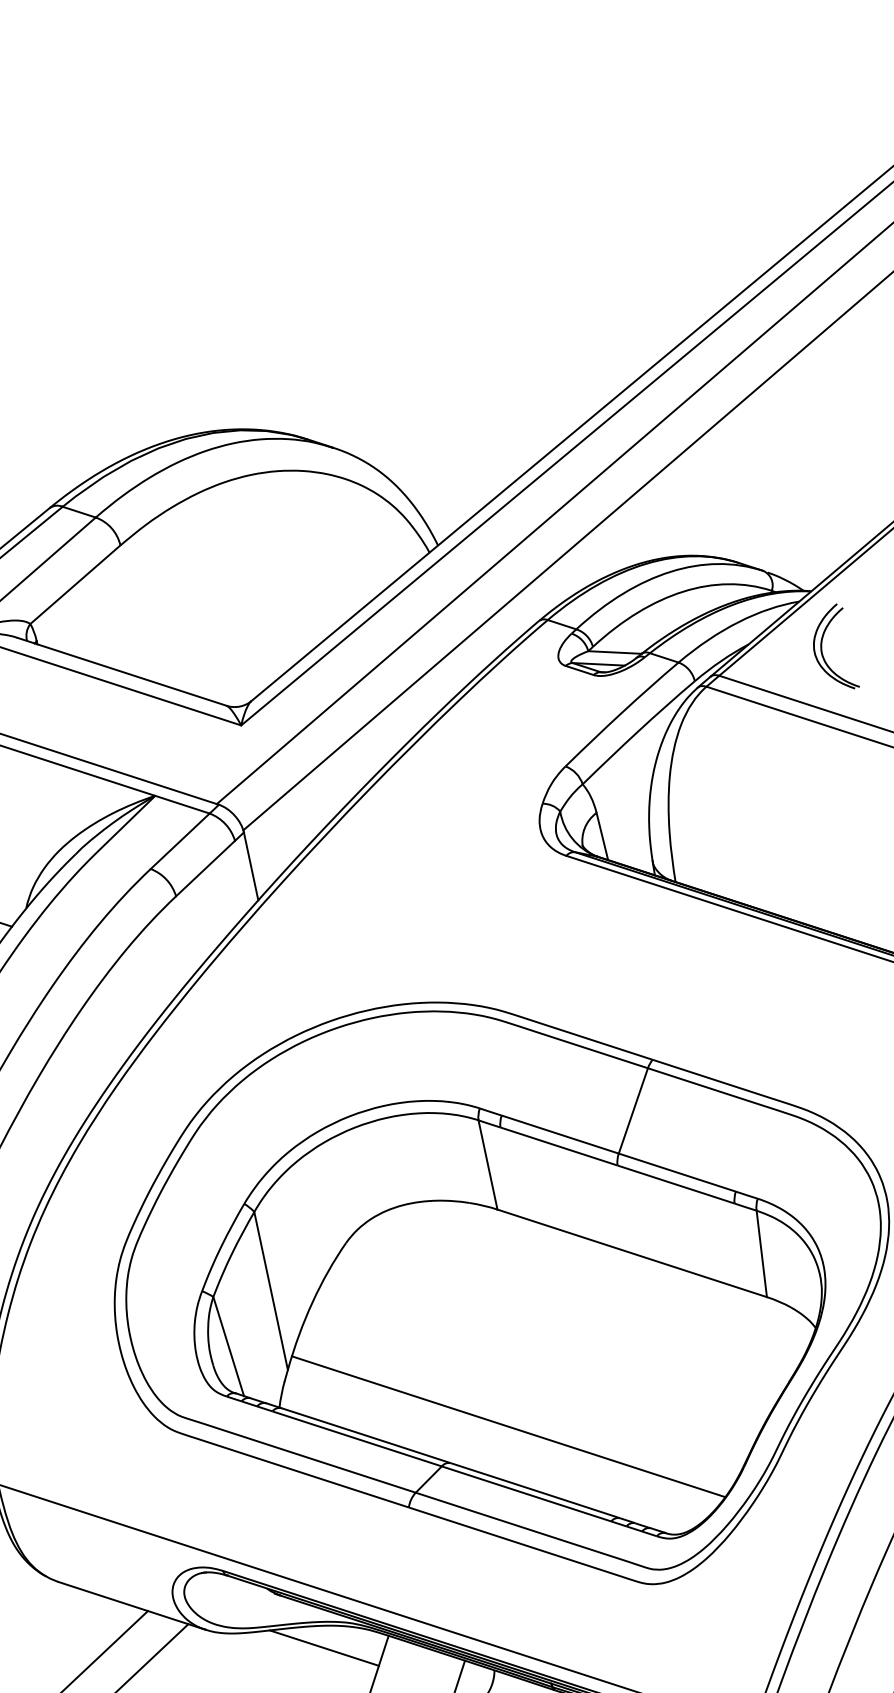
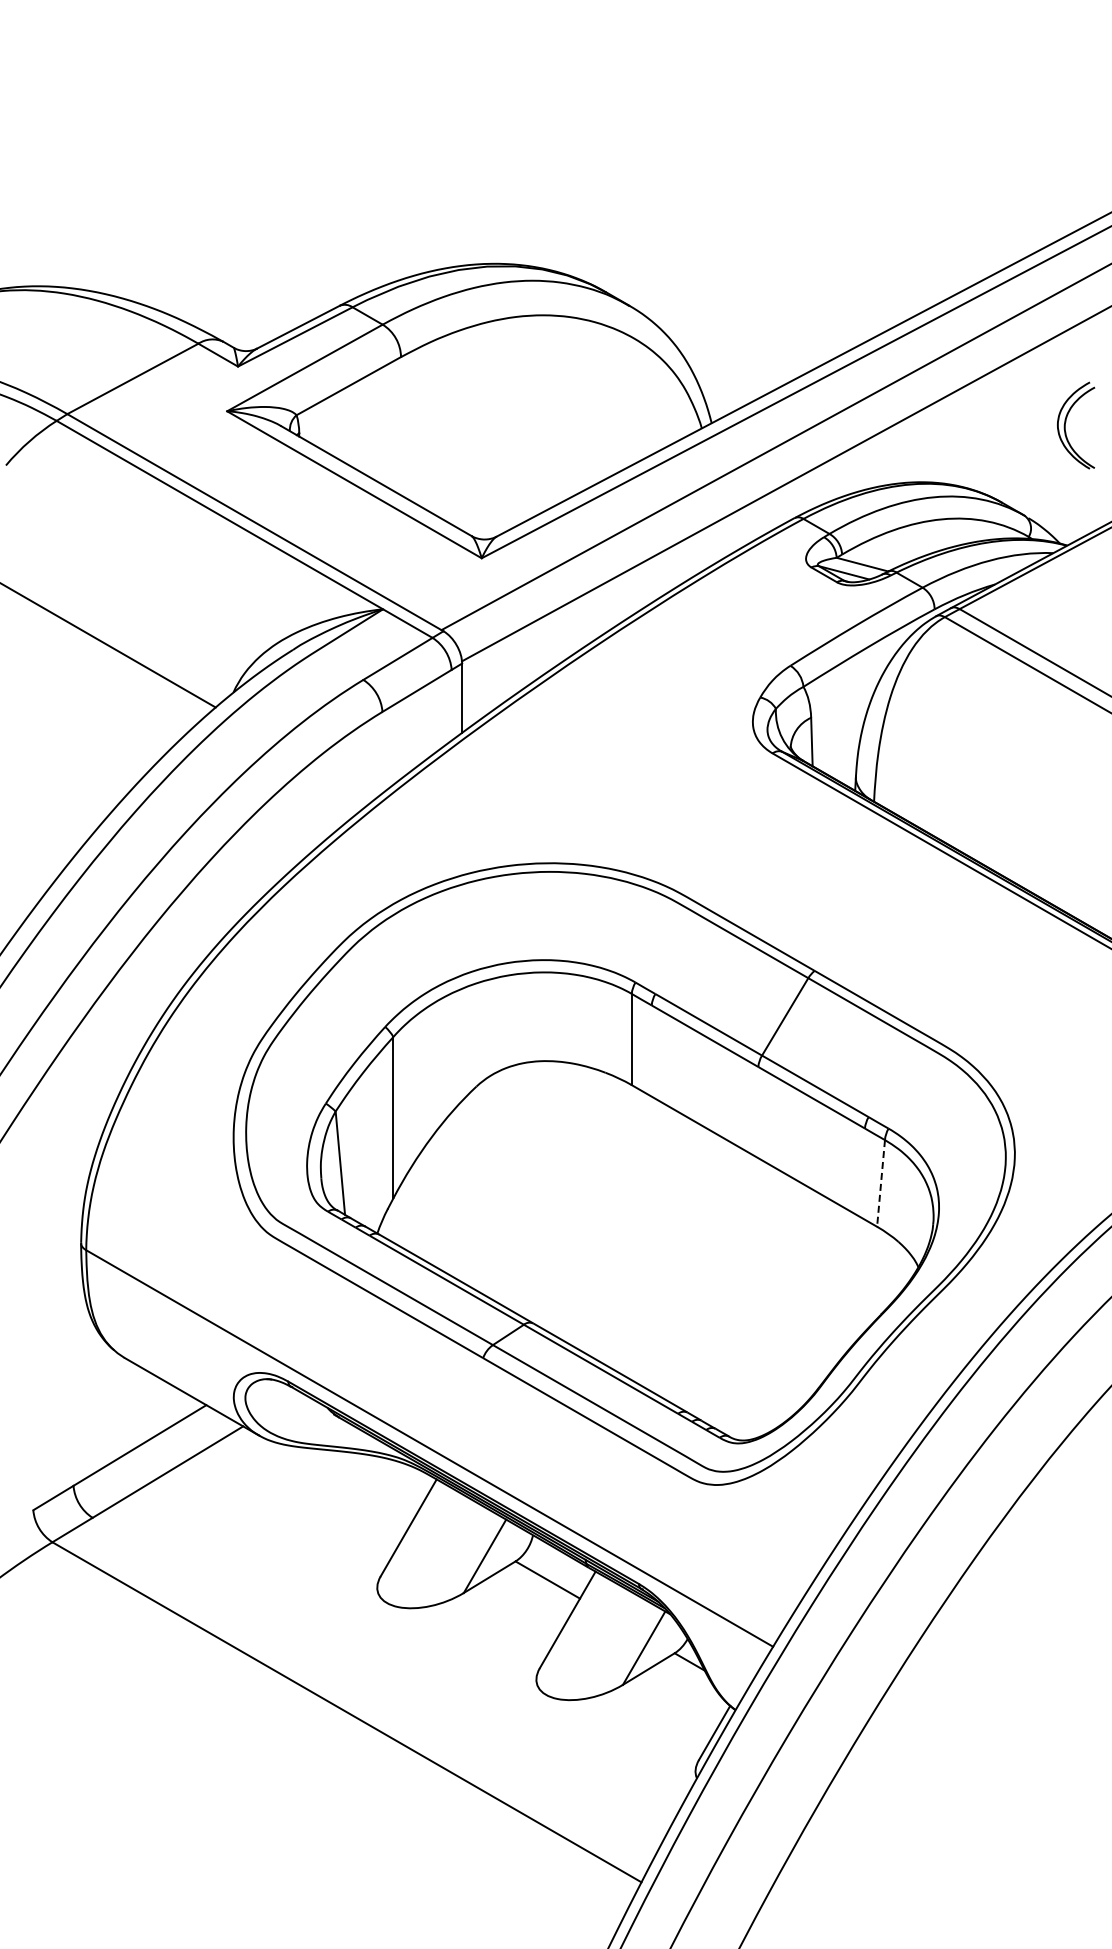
part: (822, 648) -> (1066, 422), moved
line: (762, 1253) -> (881, 1183), solid -> dashed
line: (508, 1426) -> (597, 1299), removed
line: (323, 1647) -> (370, 1477), removed

